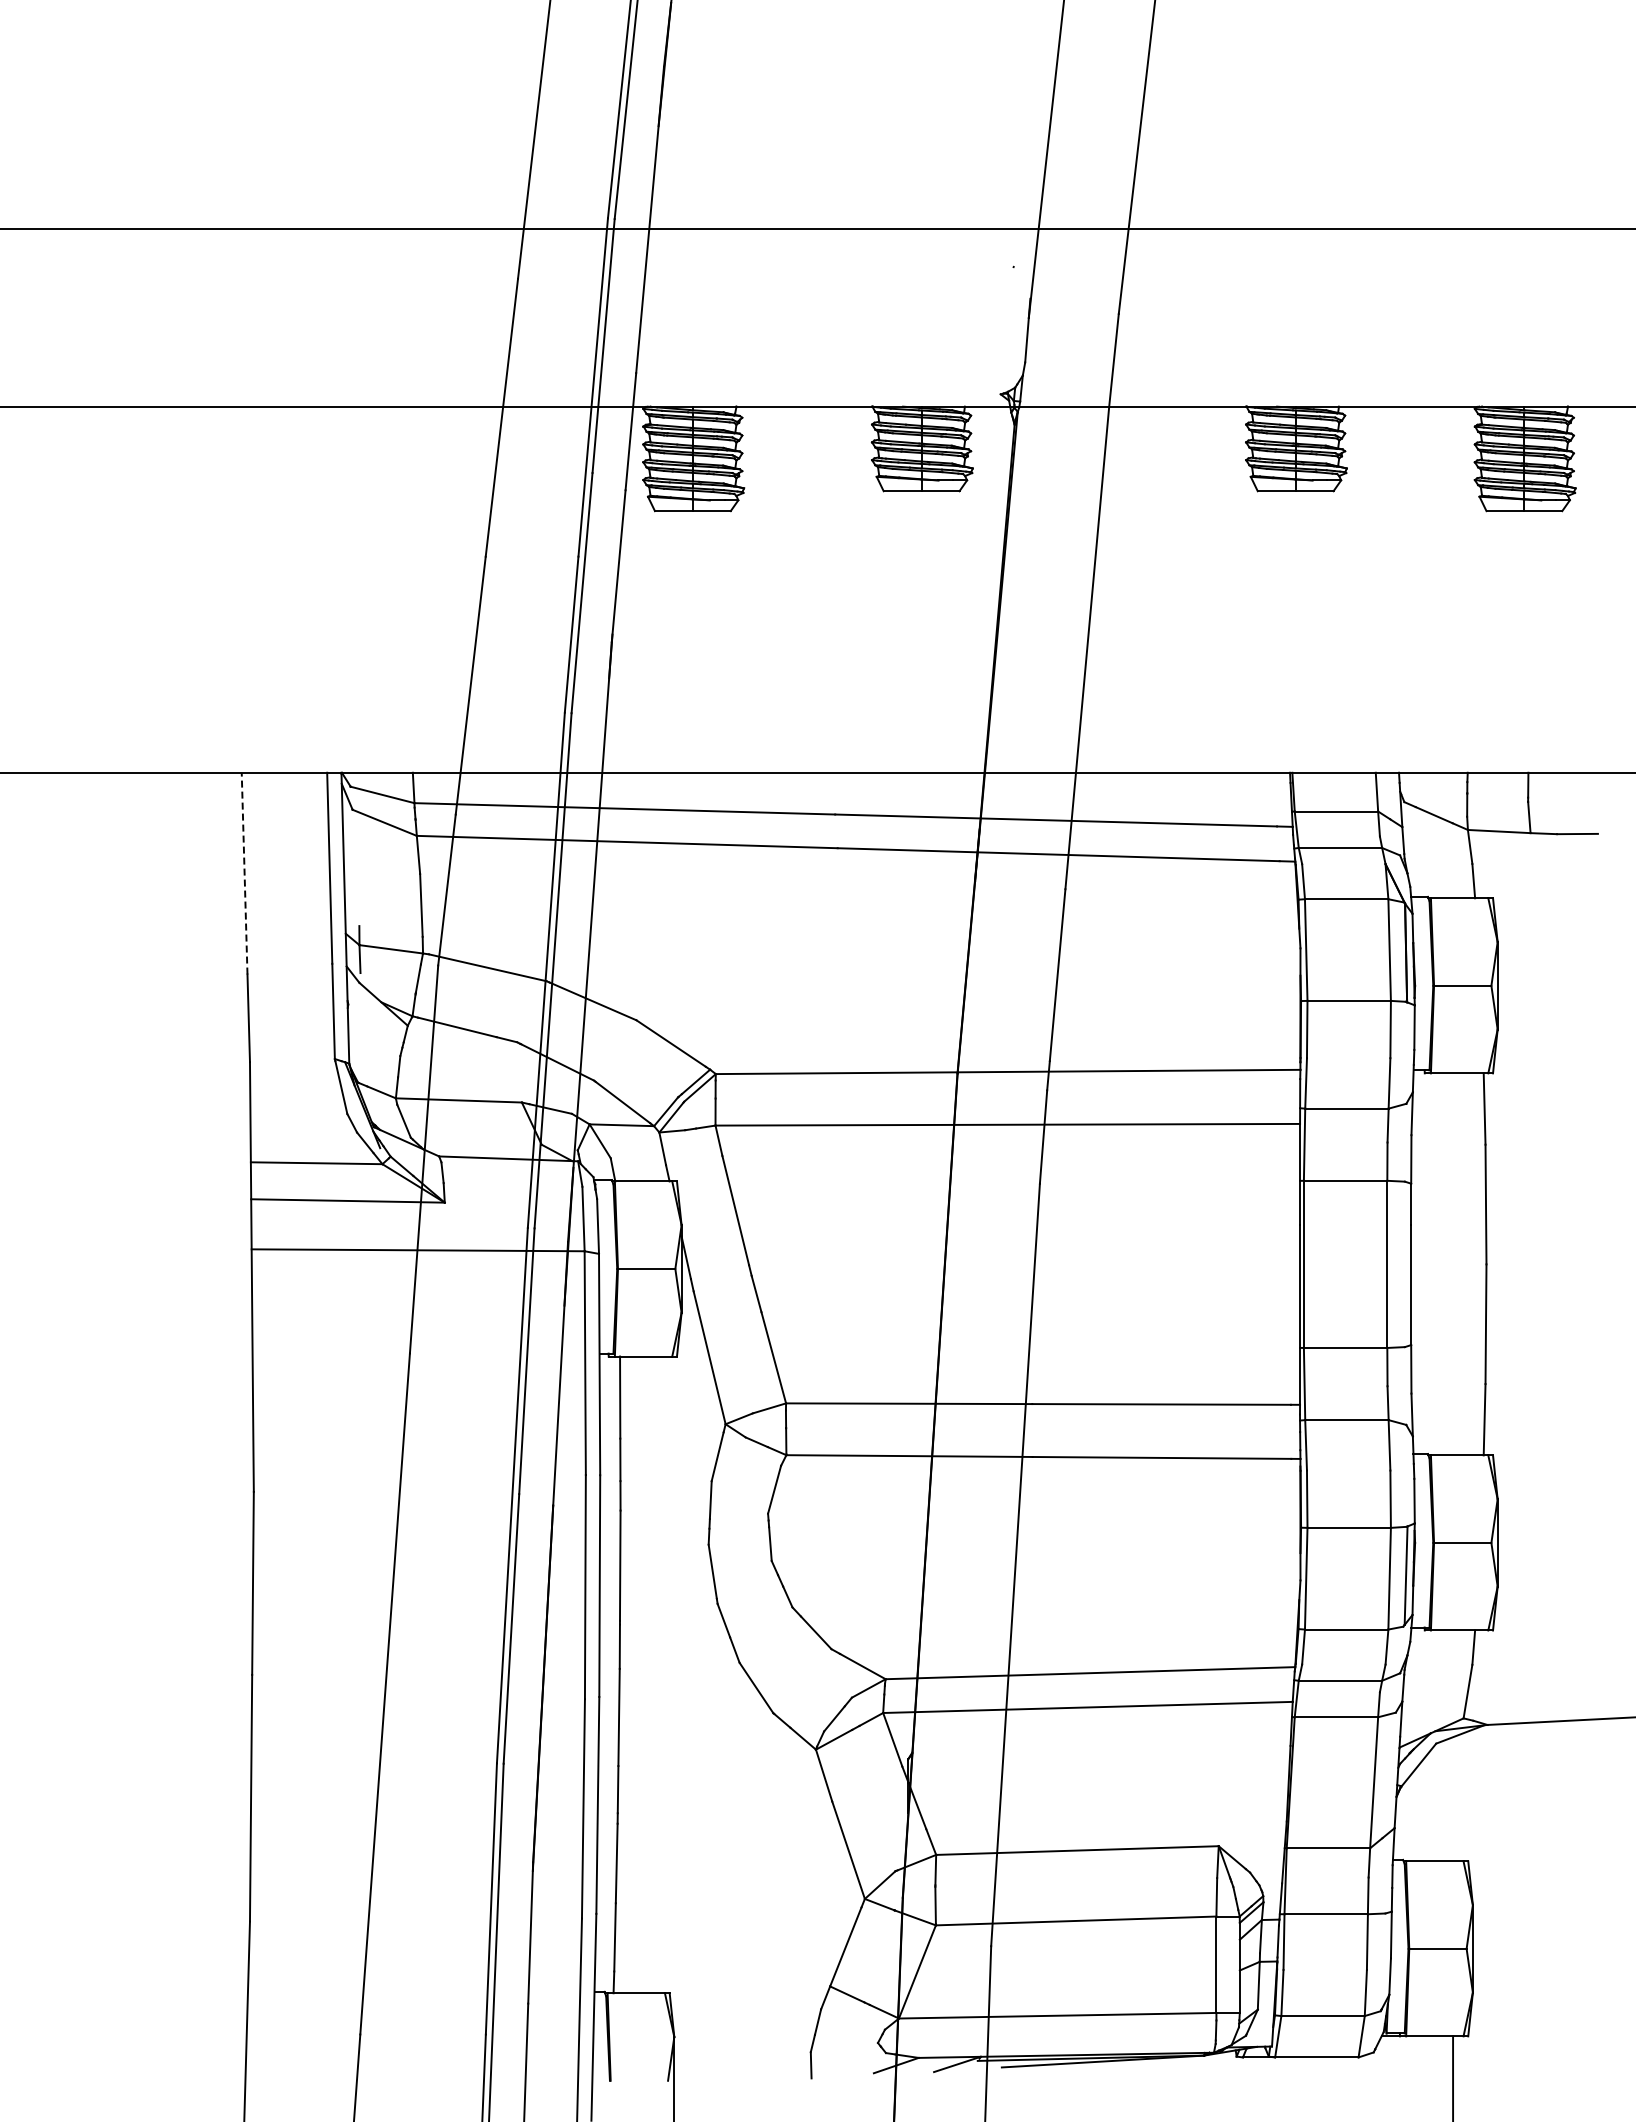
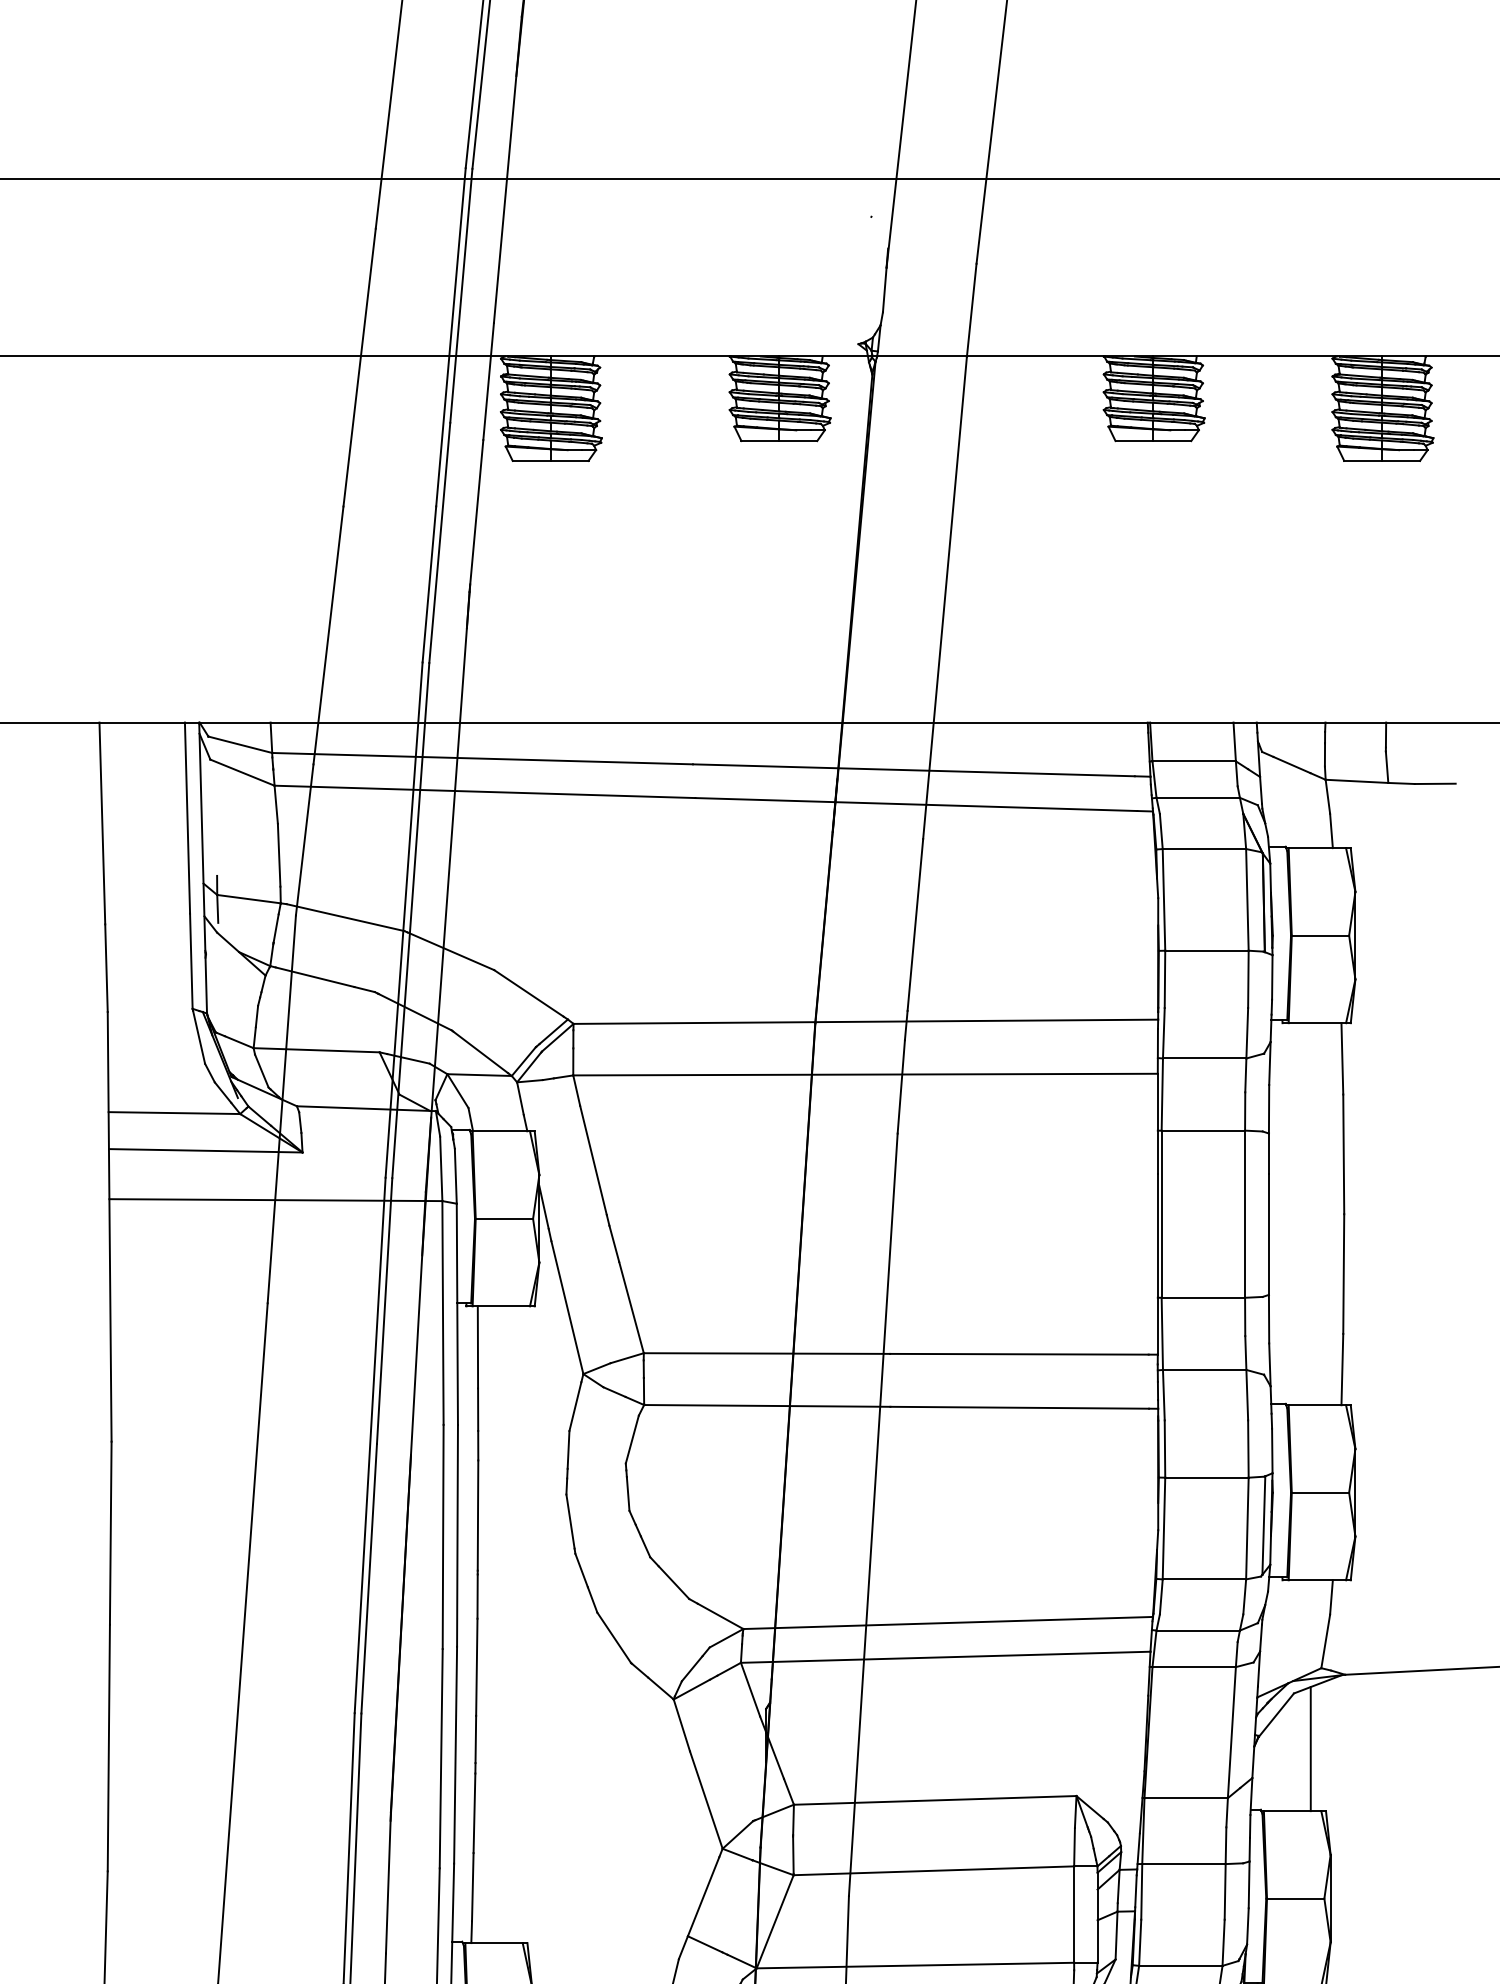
line: (244, 873) -> (102, 823), dashed -> solid
line: (1453, 1799) -> (1311, 1749), added

